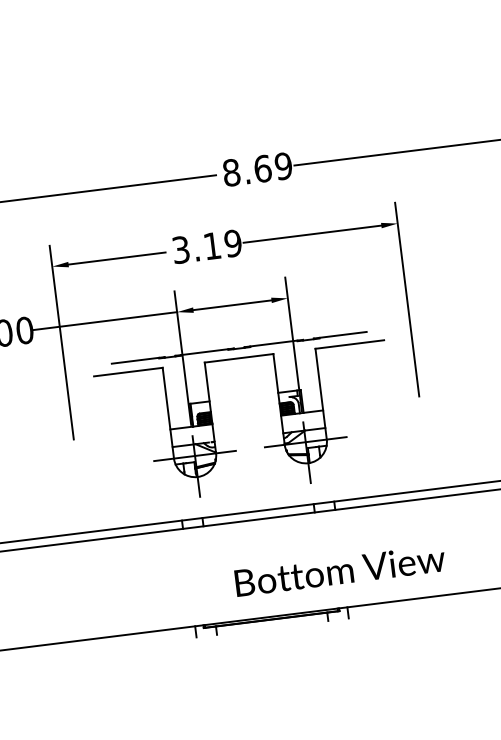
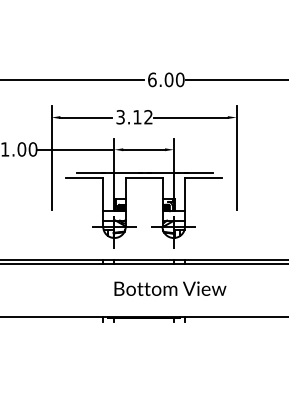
text: (257, 168) -> (166, 79), 8.69 -> 6.00
text: (233, 243) -> (148, 117), 3.19 -> 3.12
text: (340, 570) -> (170, 288), moved

